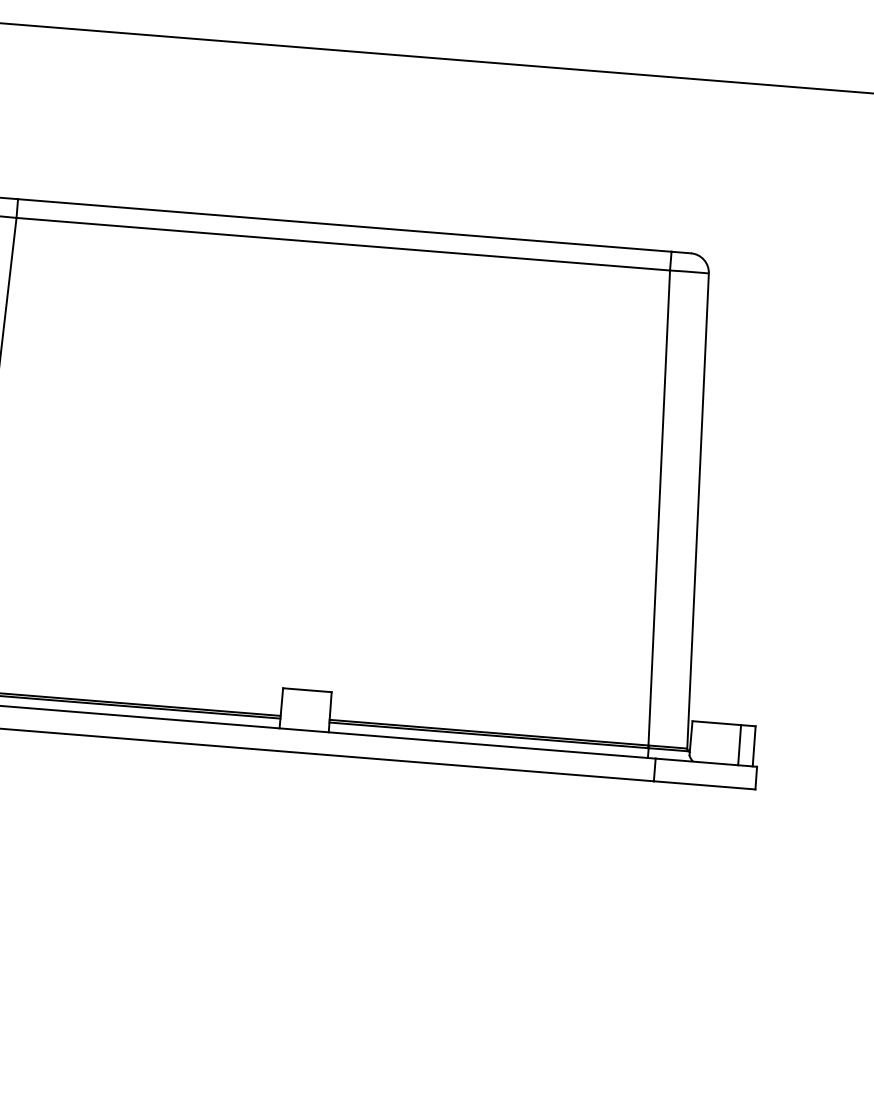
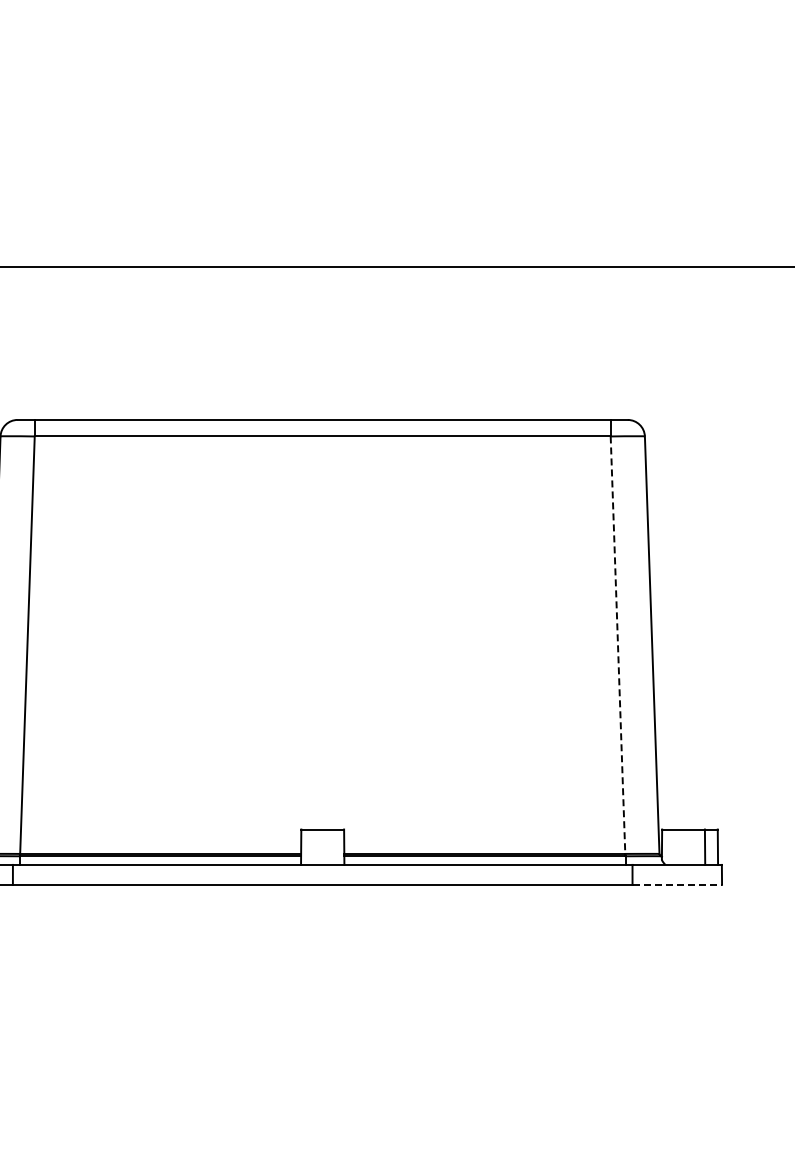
line: (658, 508) -> (617, 645), solid -> dashed
line: (704, 784) -> (677, 884), solid -> dashed

